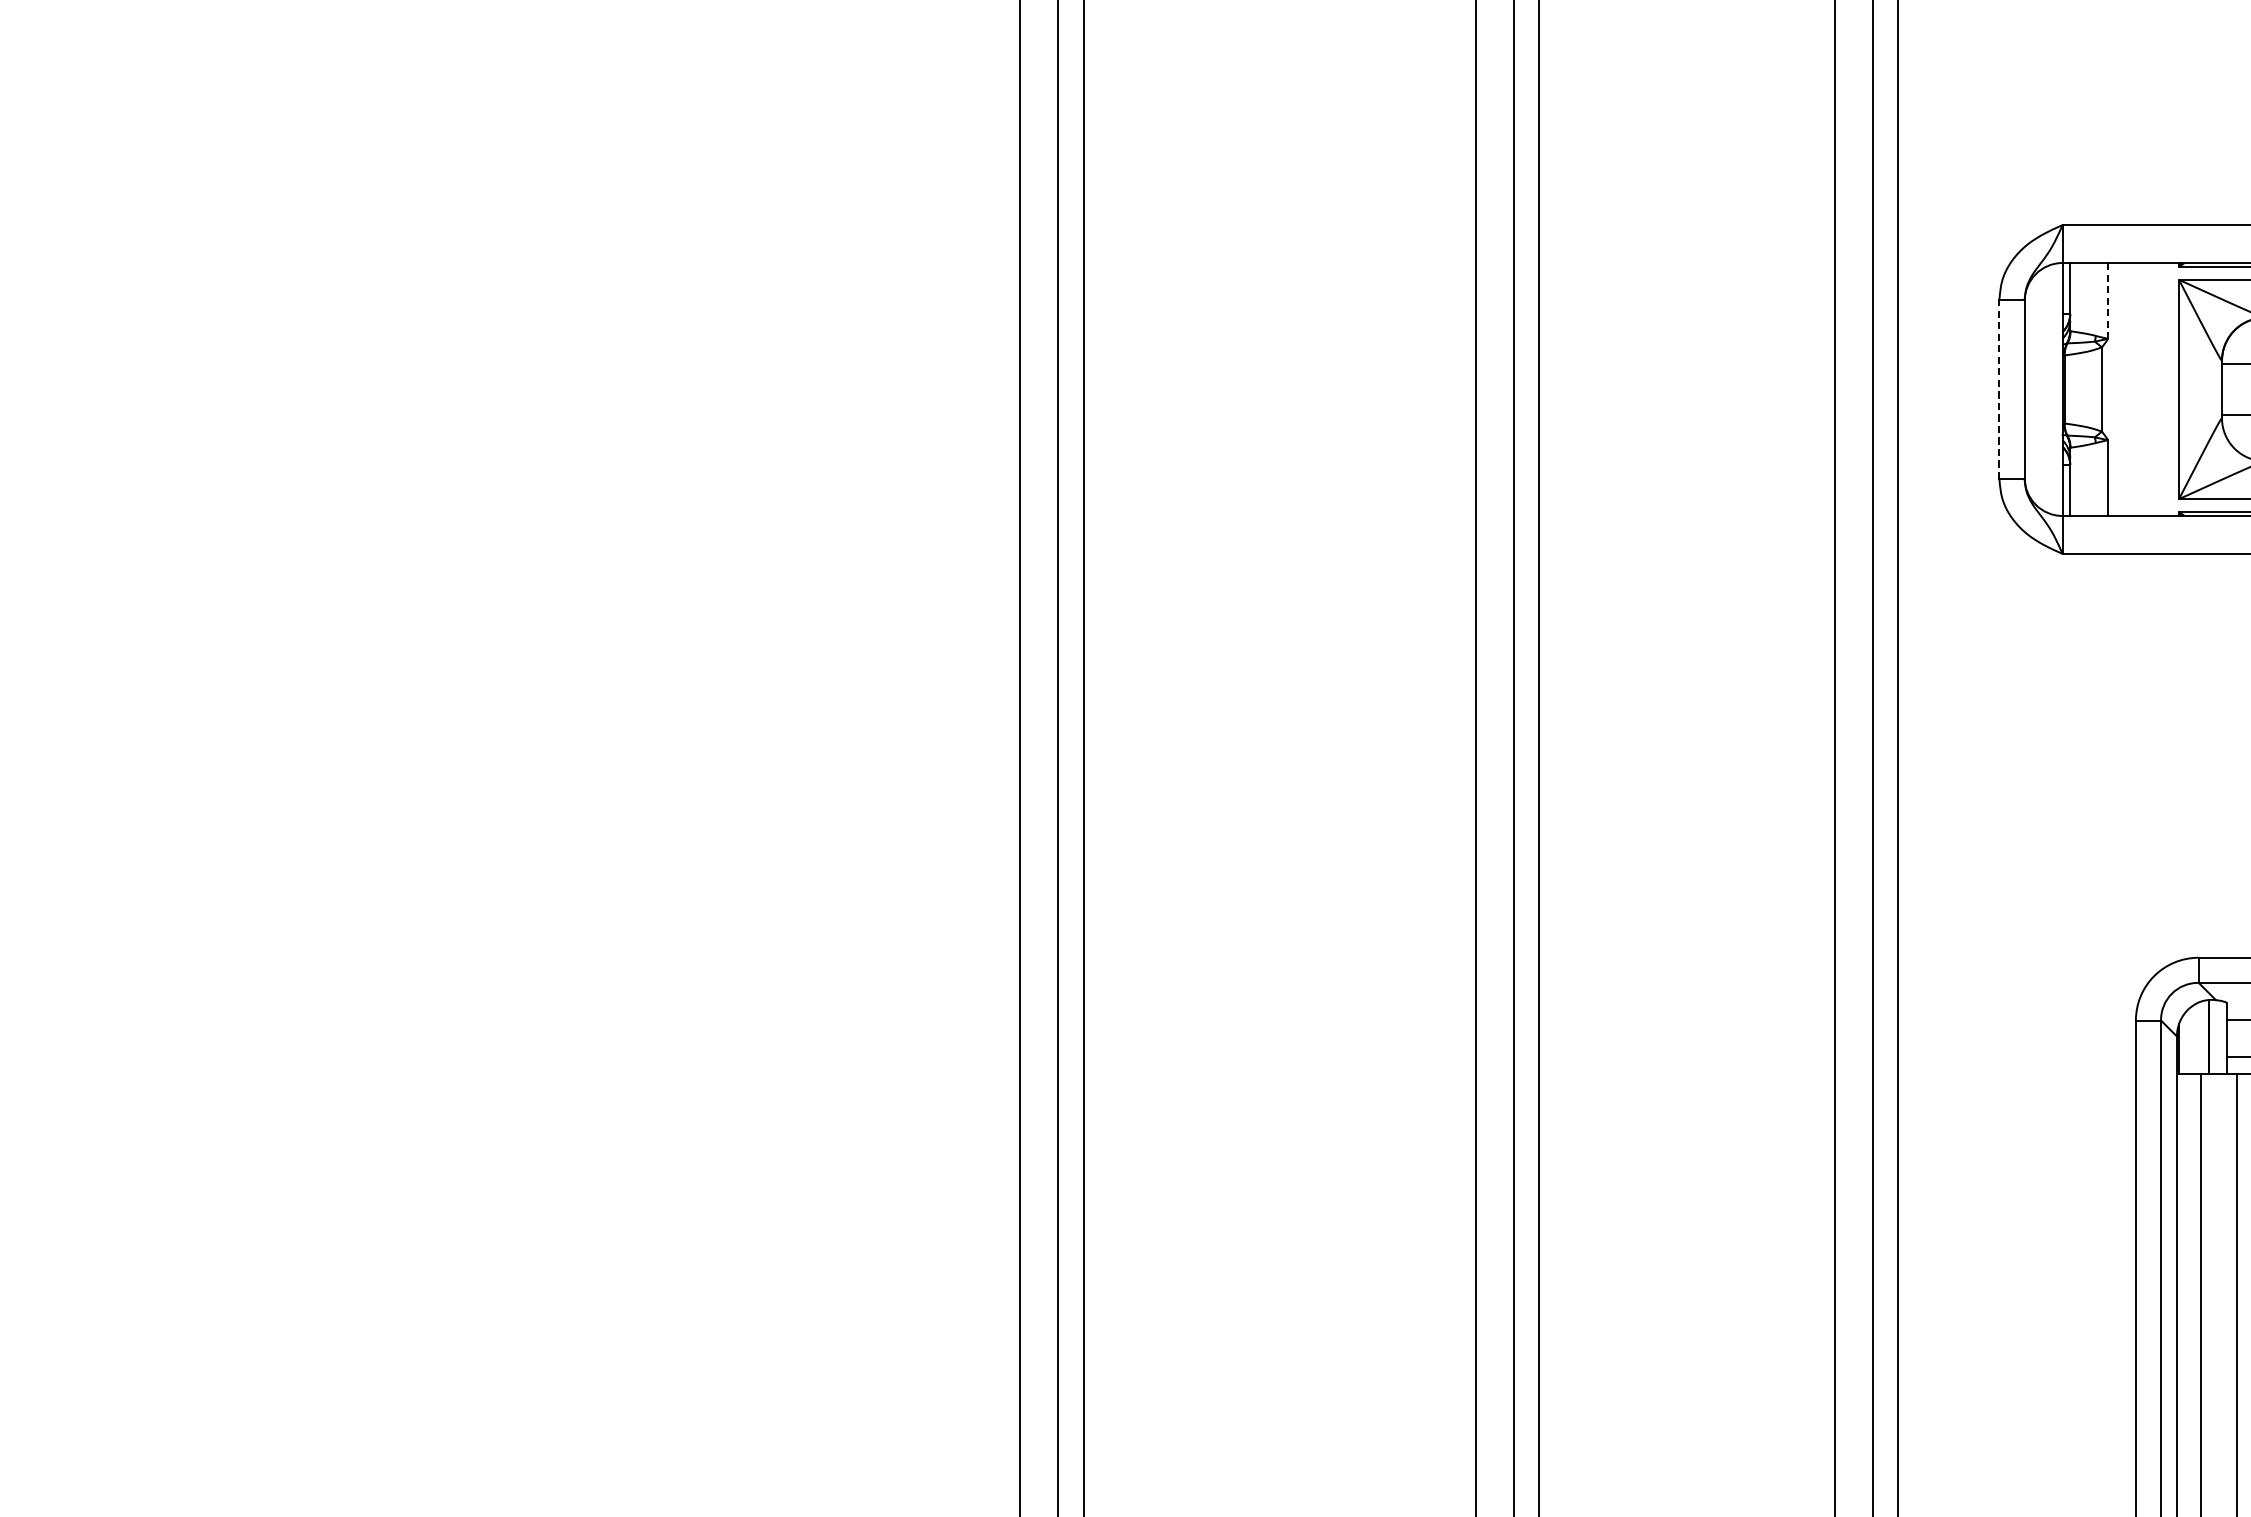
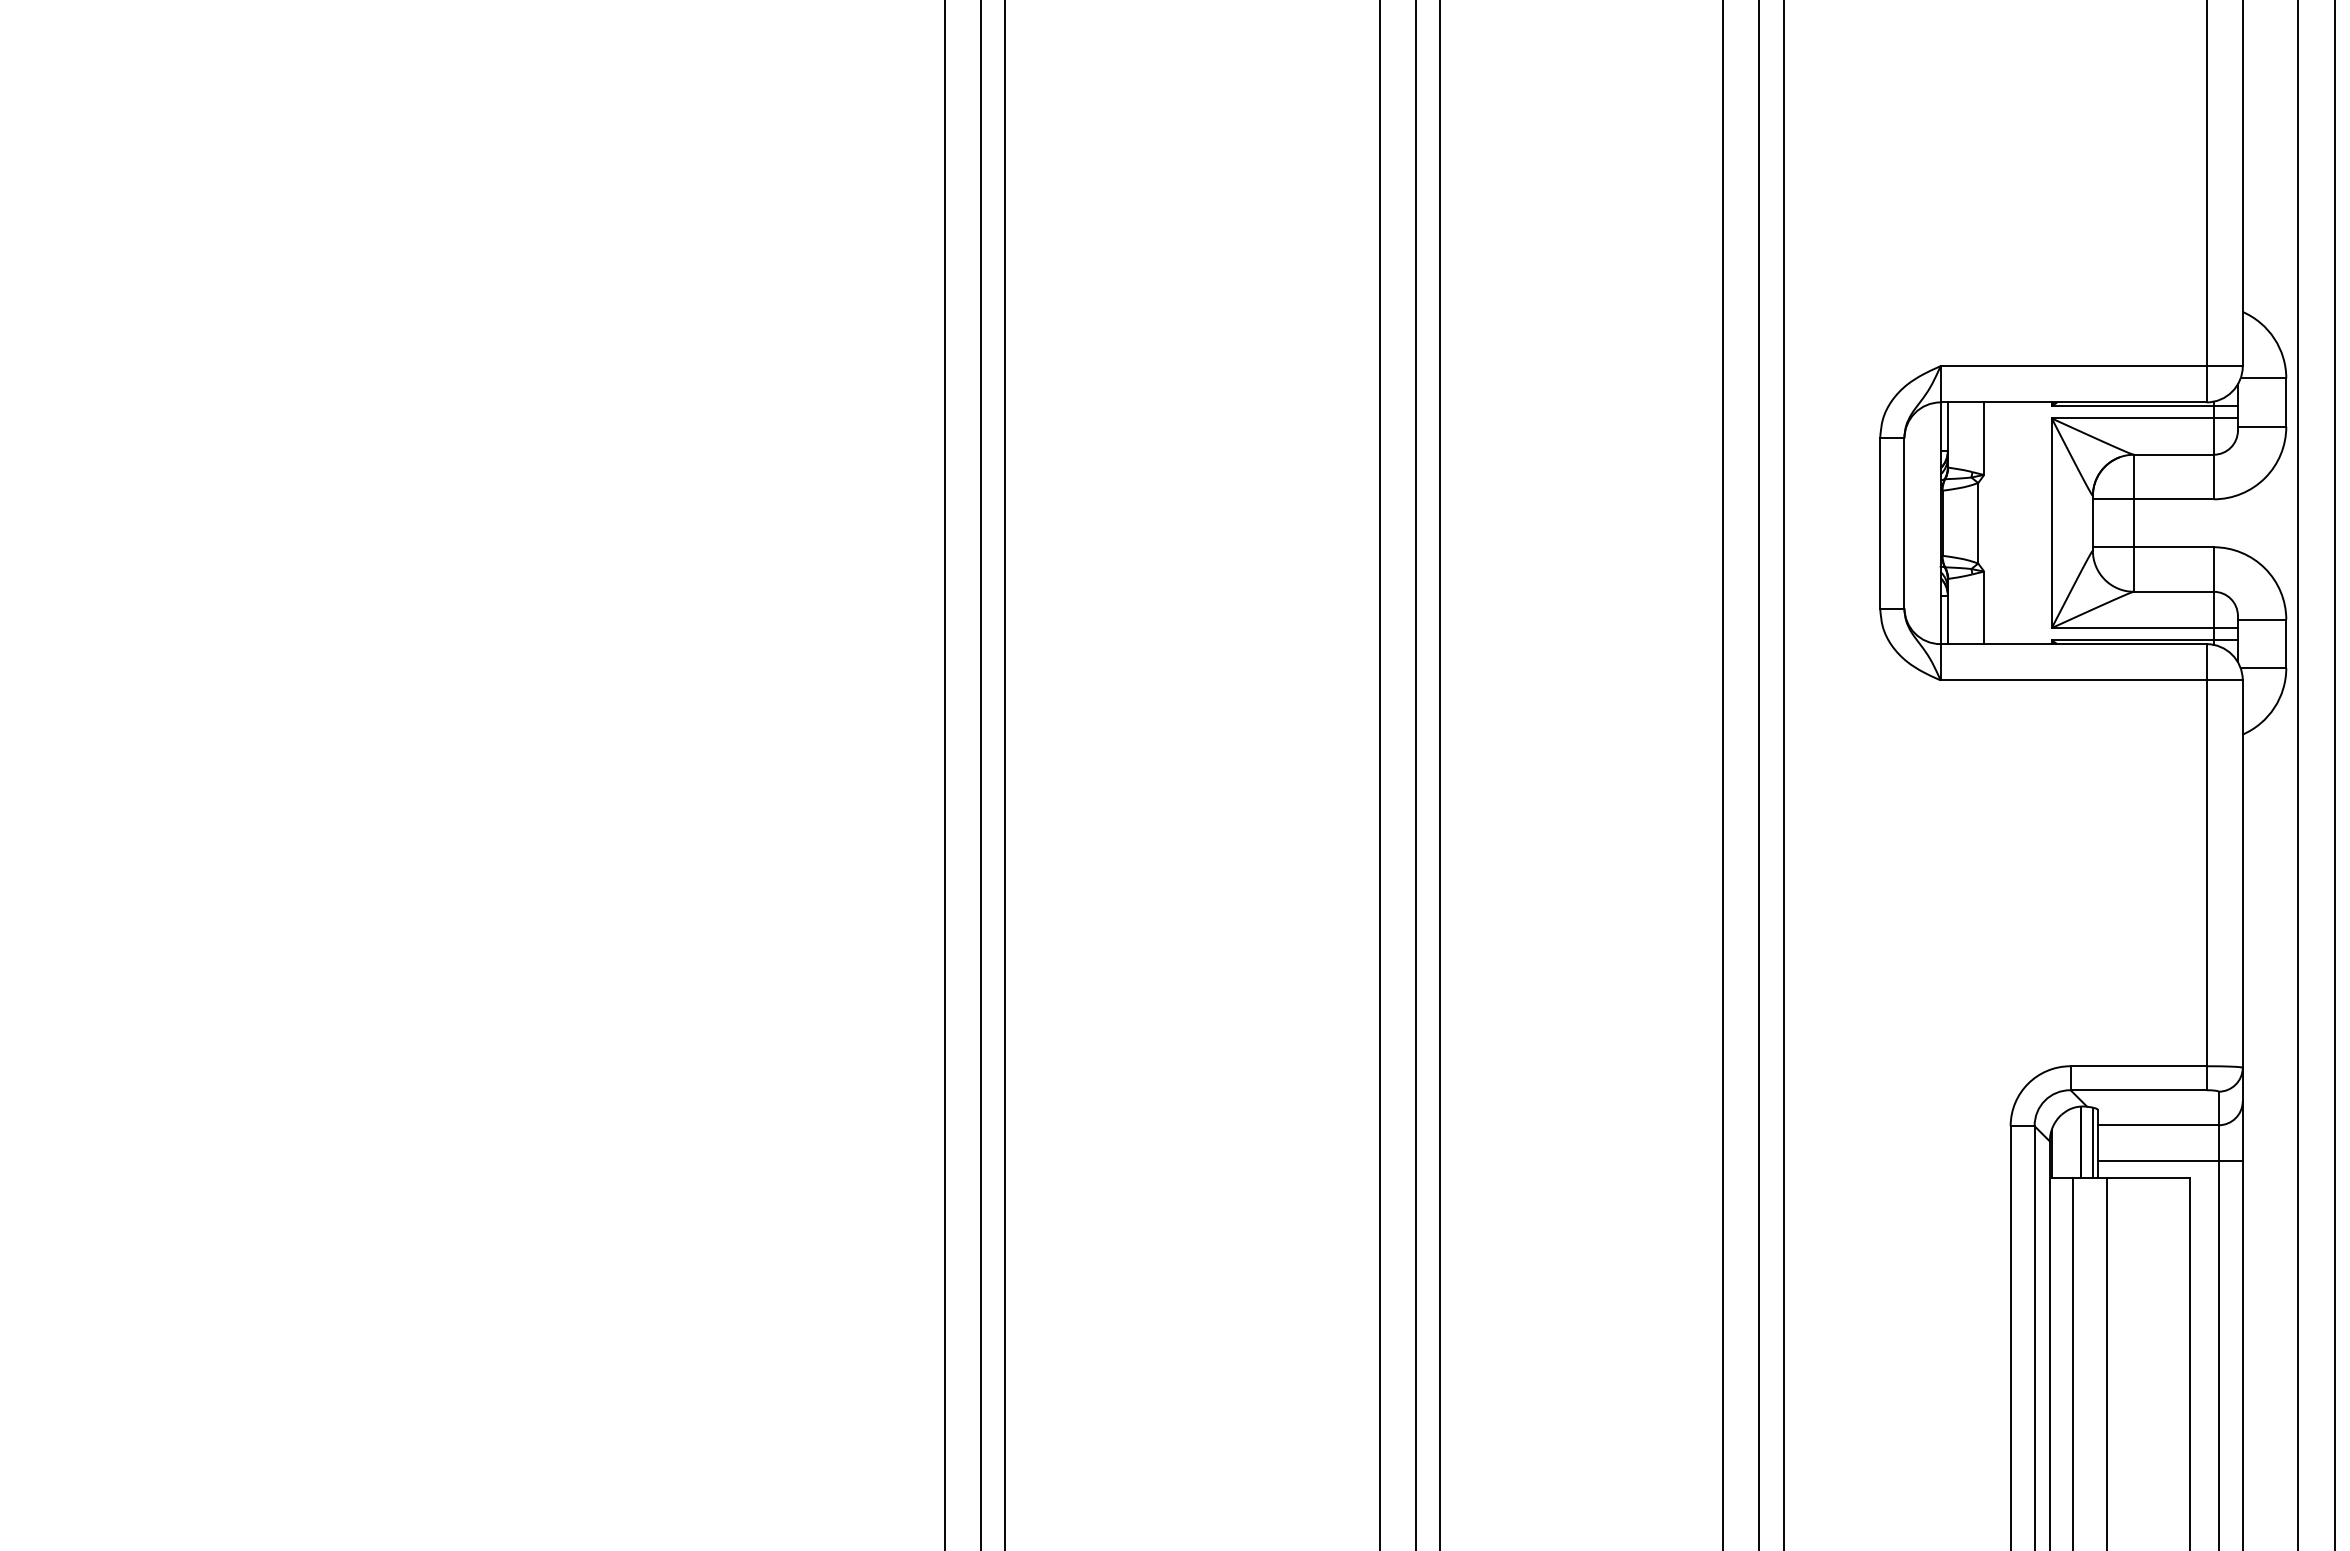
line: (2108, 301) -> (1984, 439), dashed -> solid
line: (1999, 389) -> (1880, 523), dashed -> solid
line: (2221, 1037) -> (2092, 1142), added

